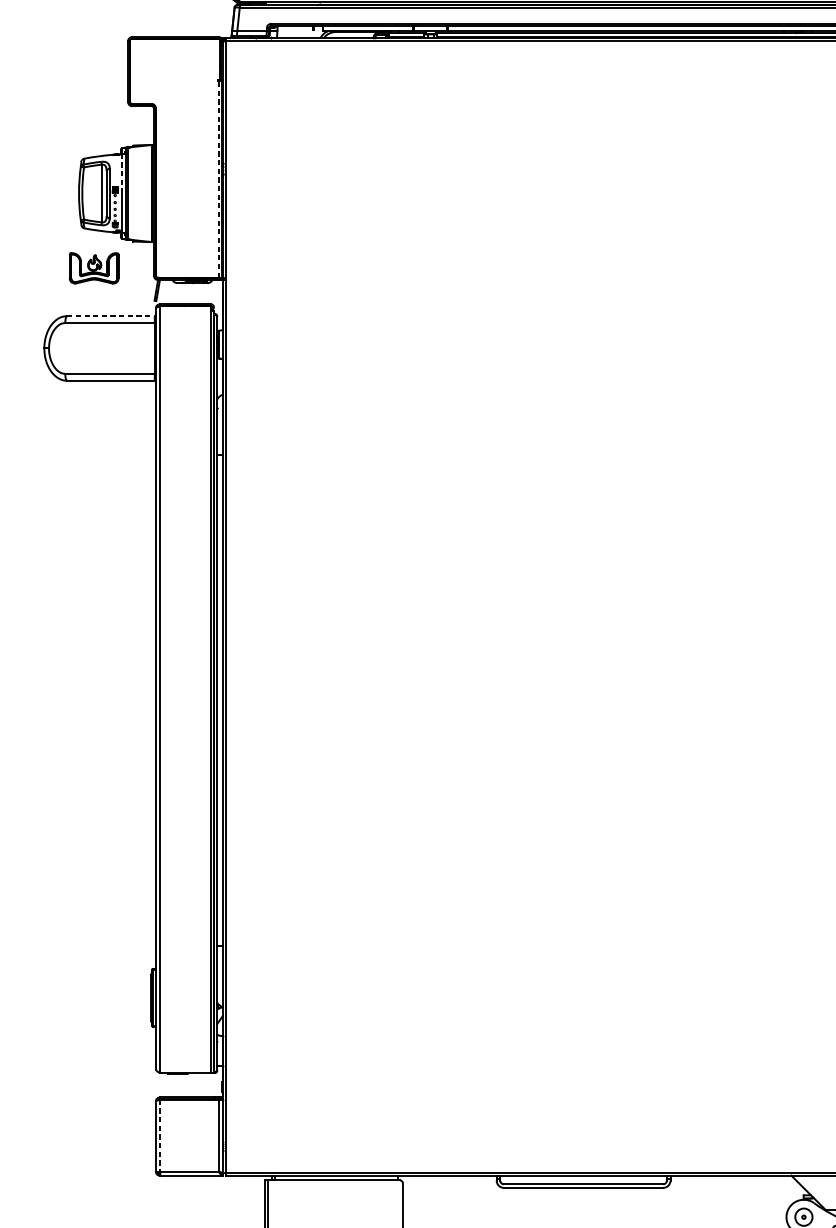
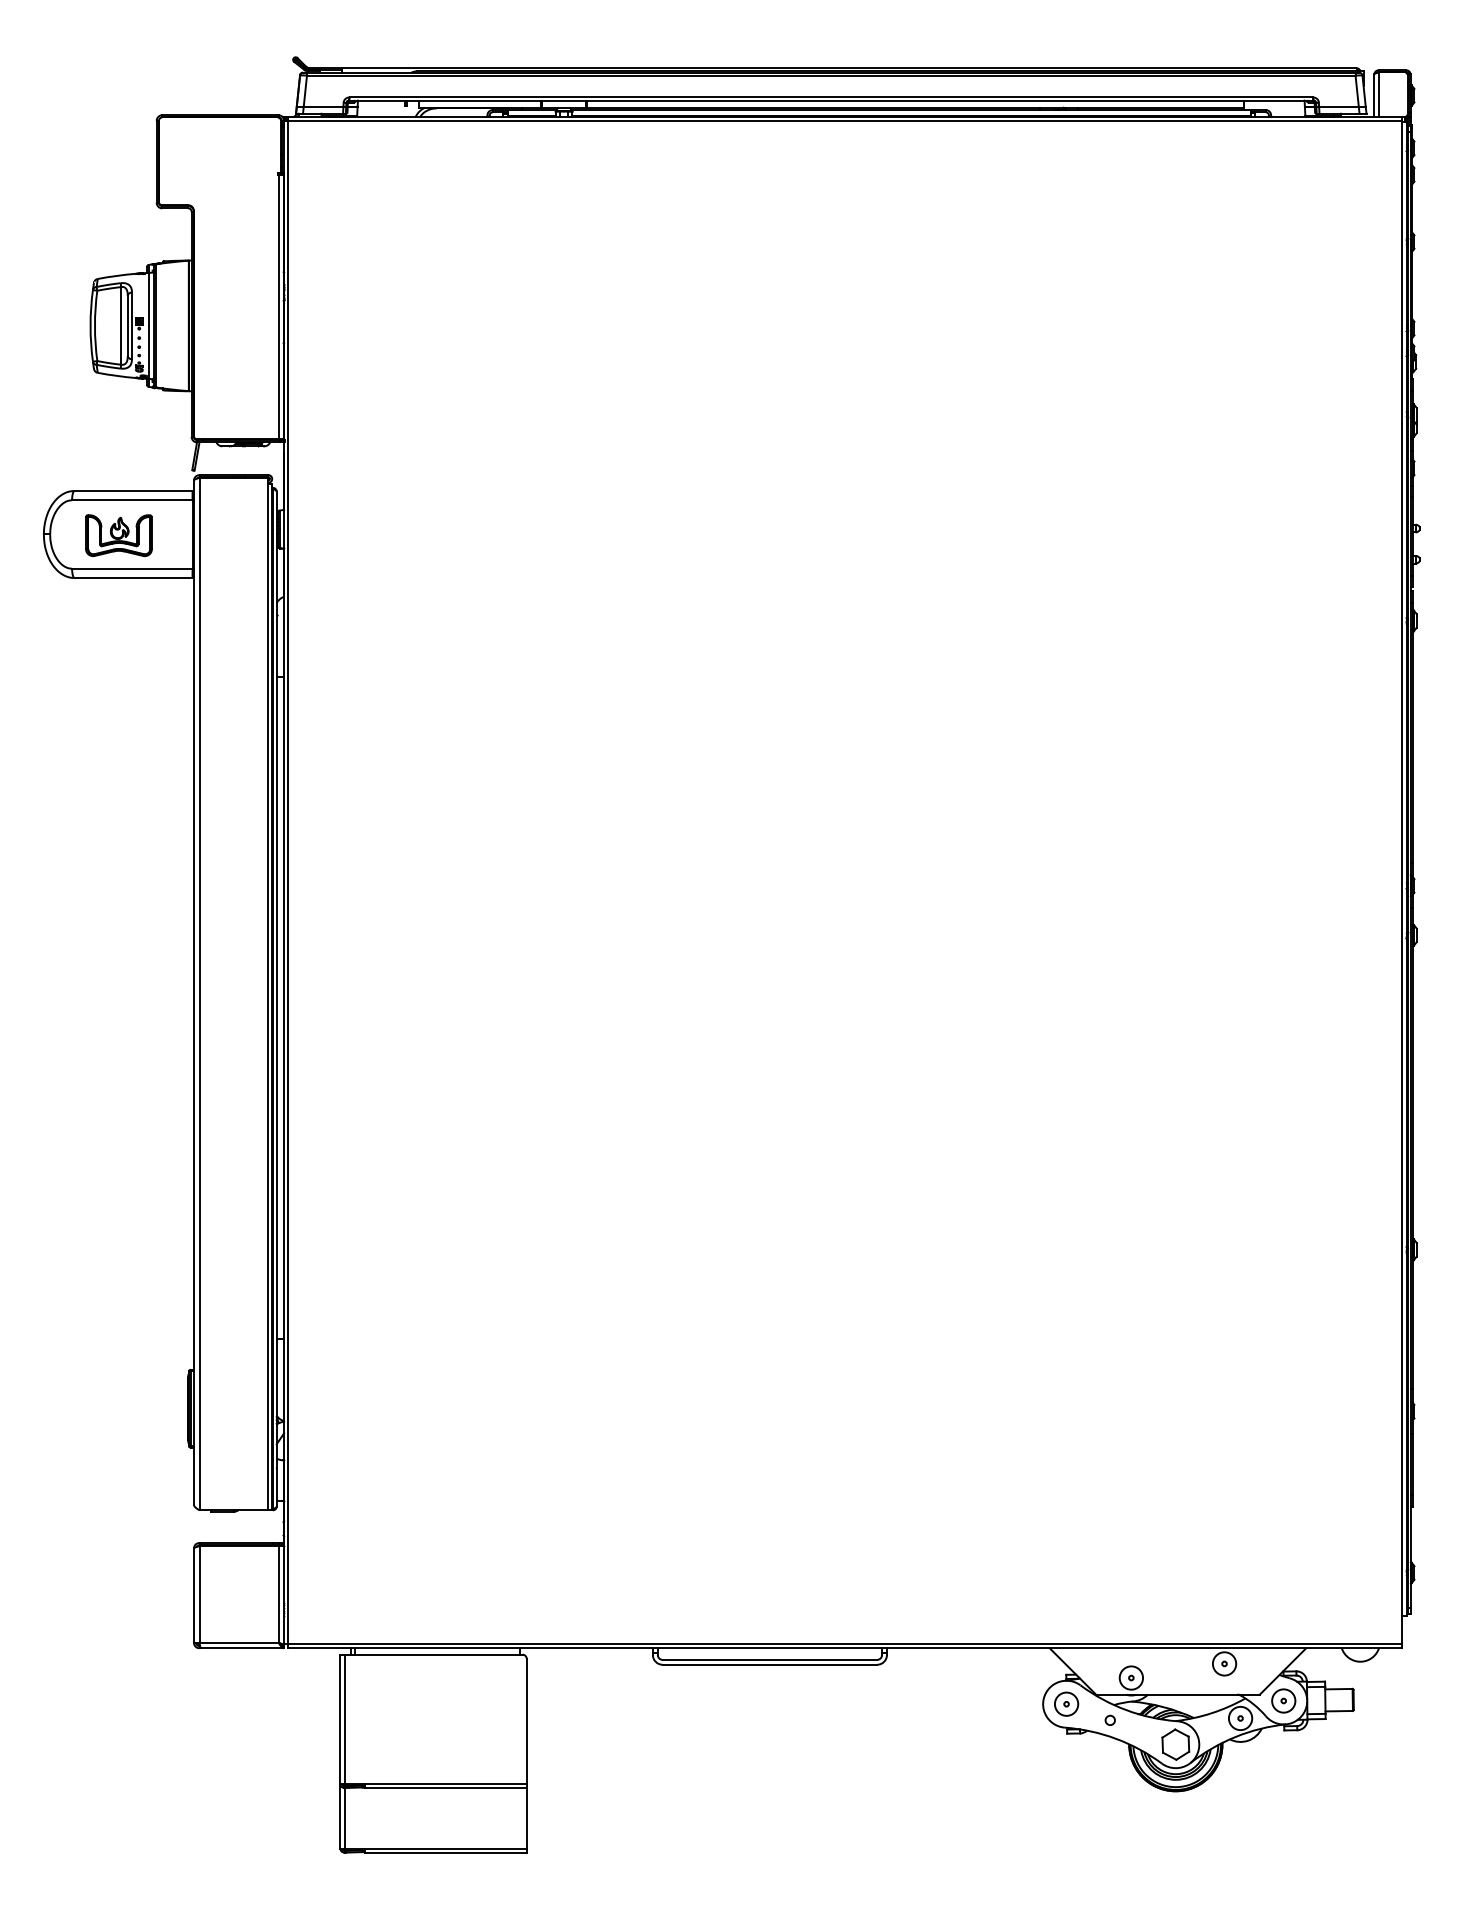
line: (122, 173) -> (148, 299), dashed -> solid
line: (219, 179) -> (279, 306), dashed -> solid
part: (93, 268) -> (118, 535), moved
line: (110, 315) -> (133, 490), dashed -> solid
line: (159, 1135) -> (199, 1594), dashed -> solid

